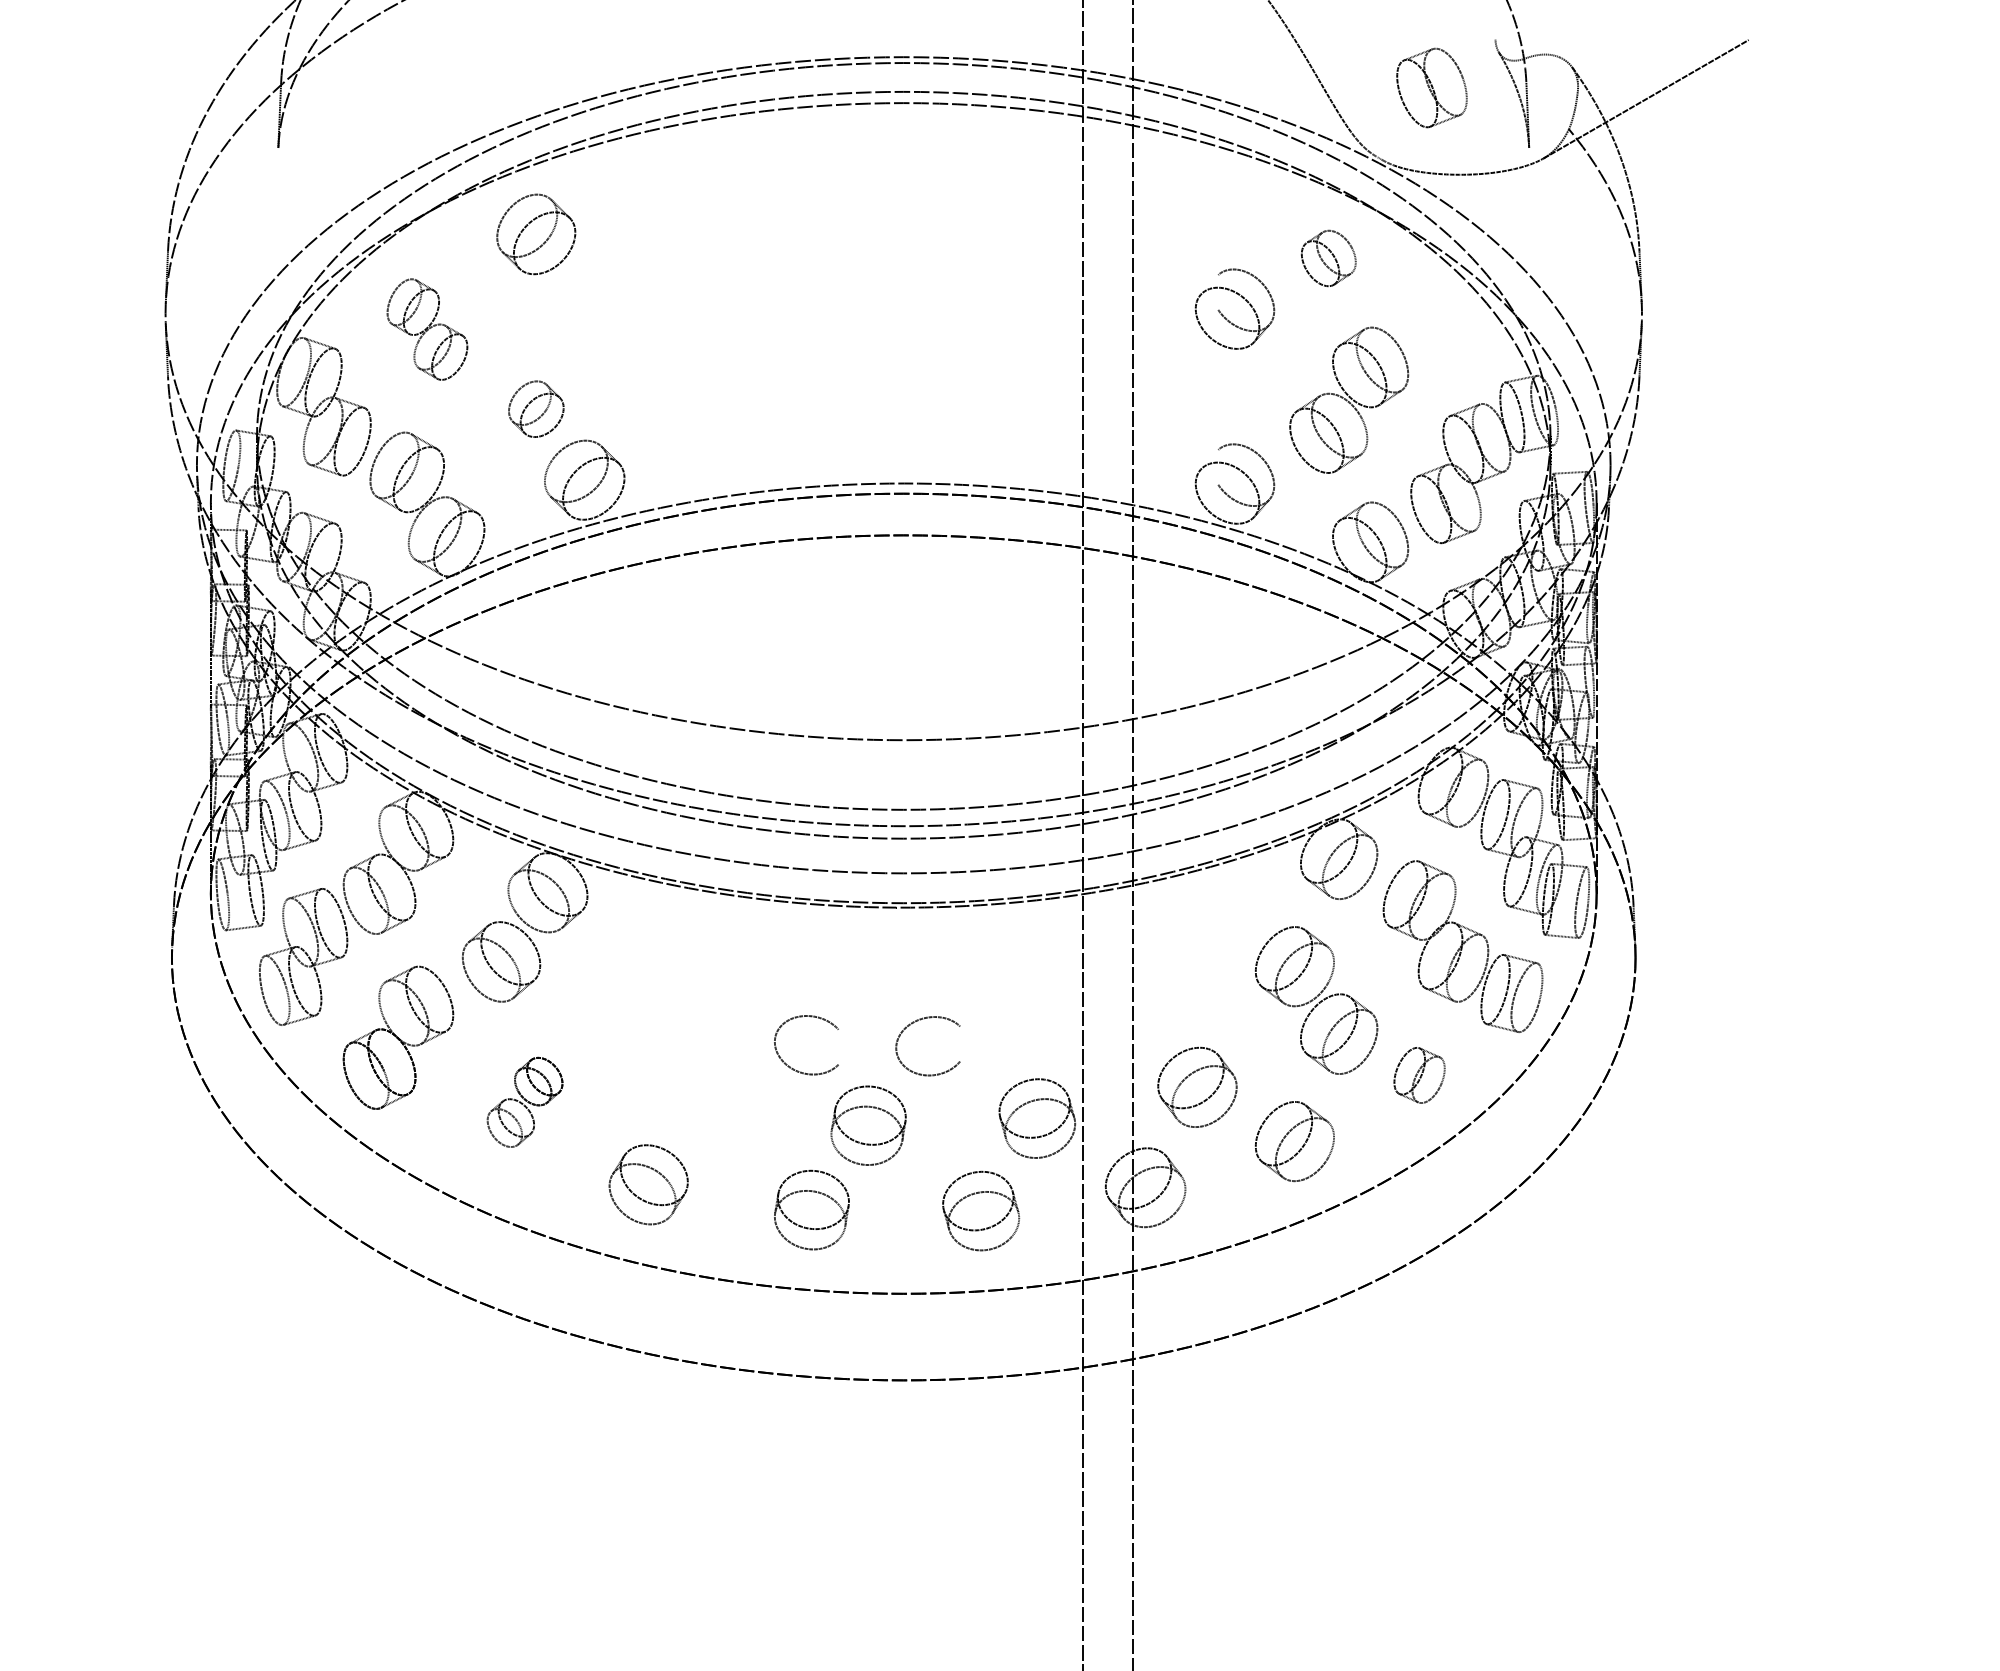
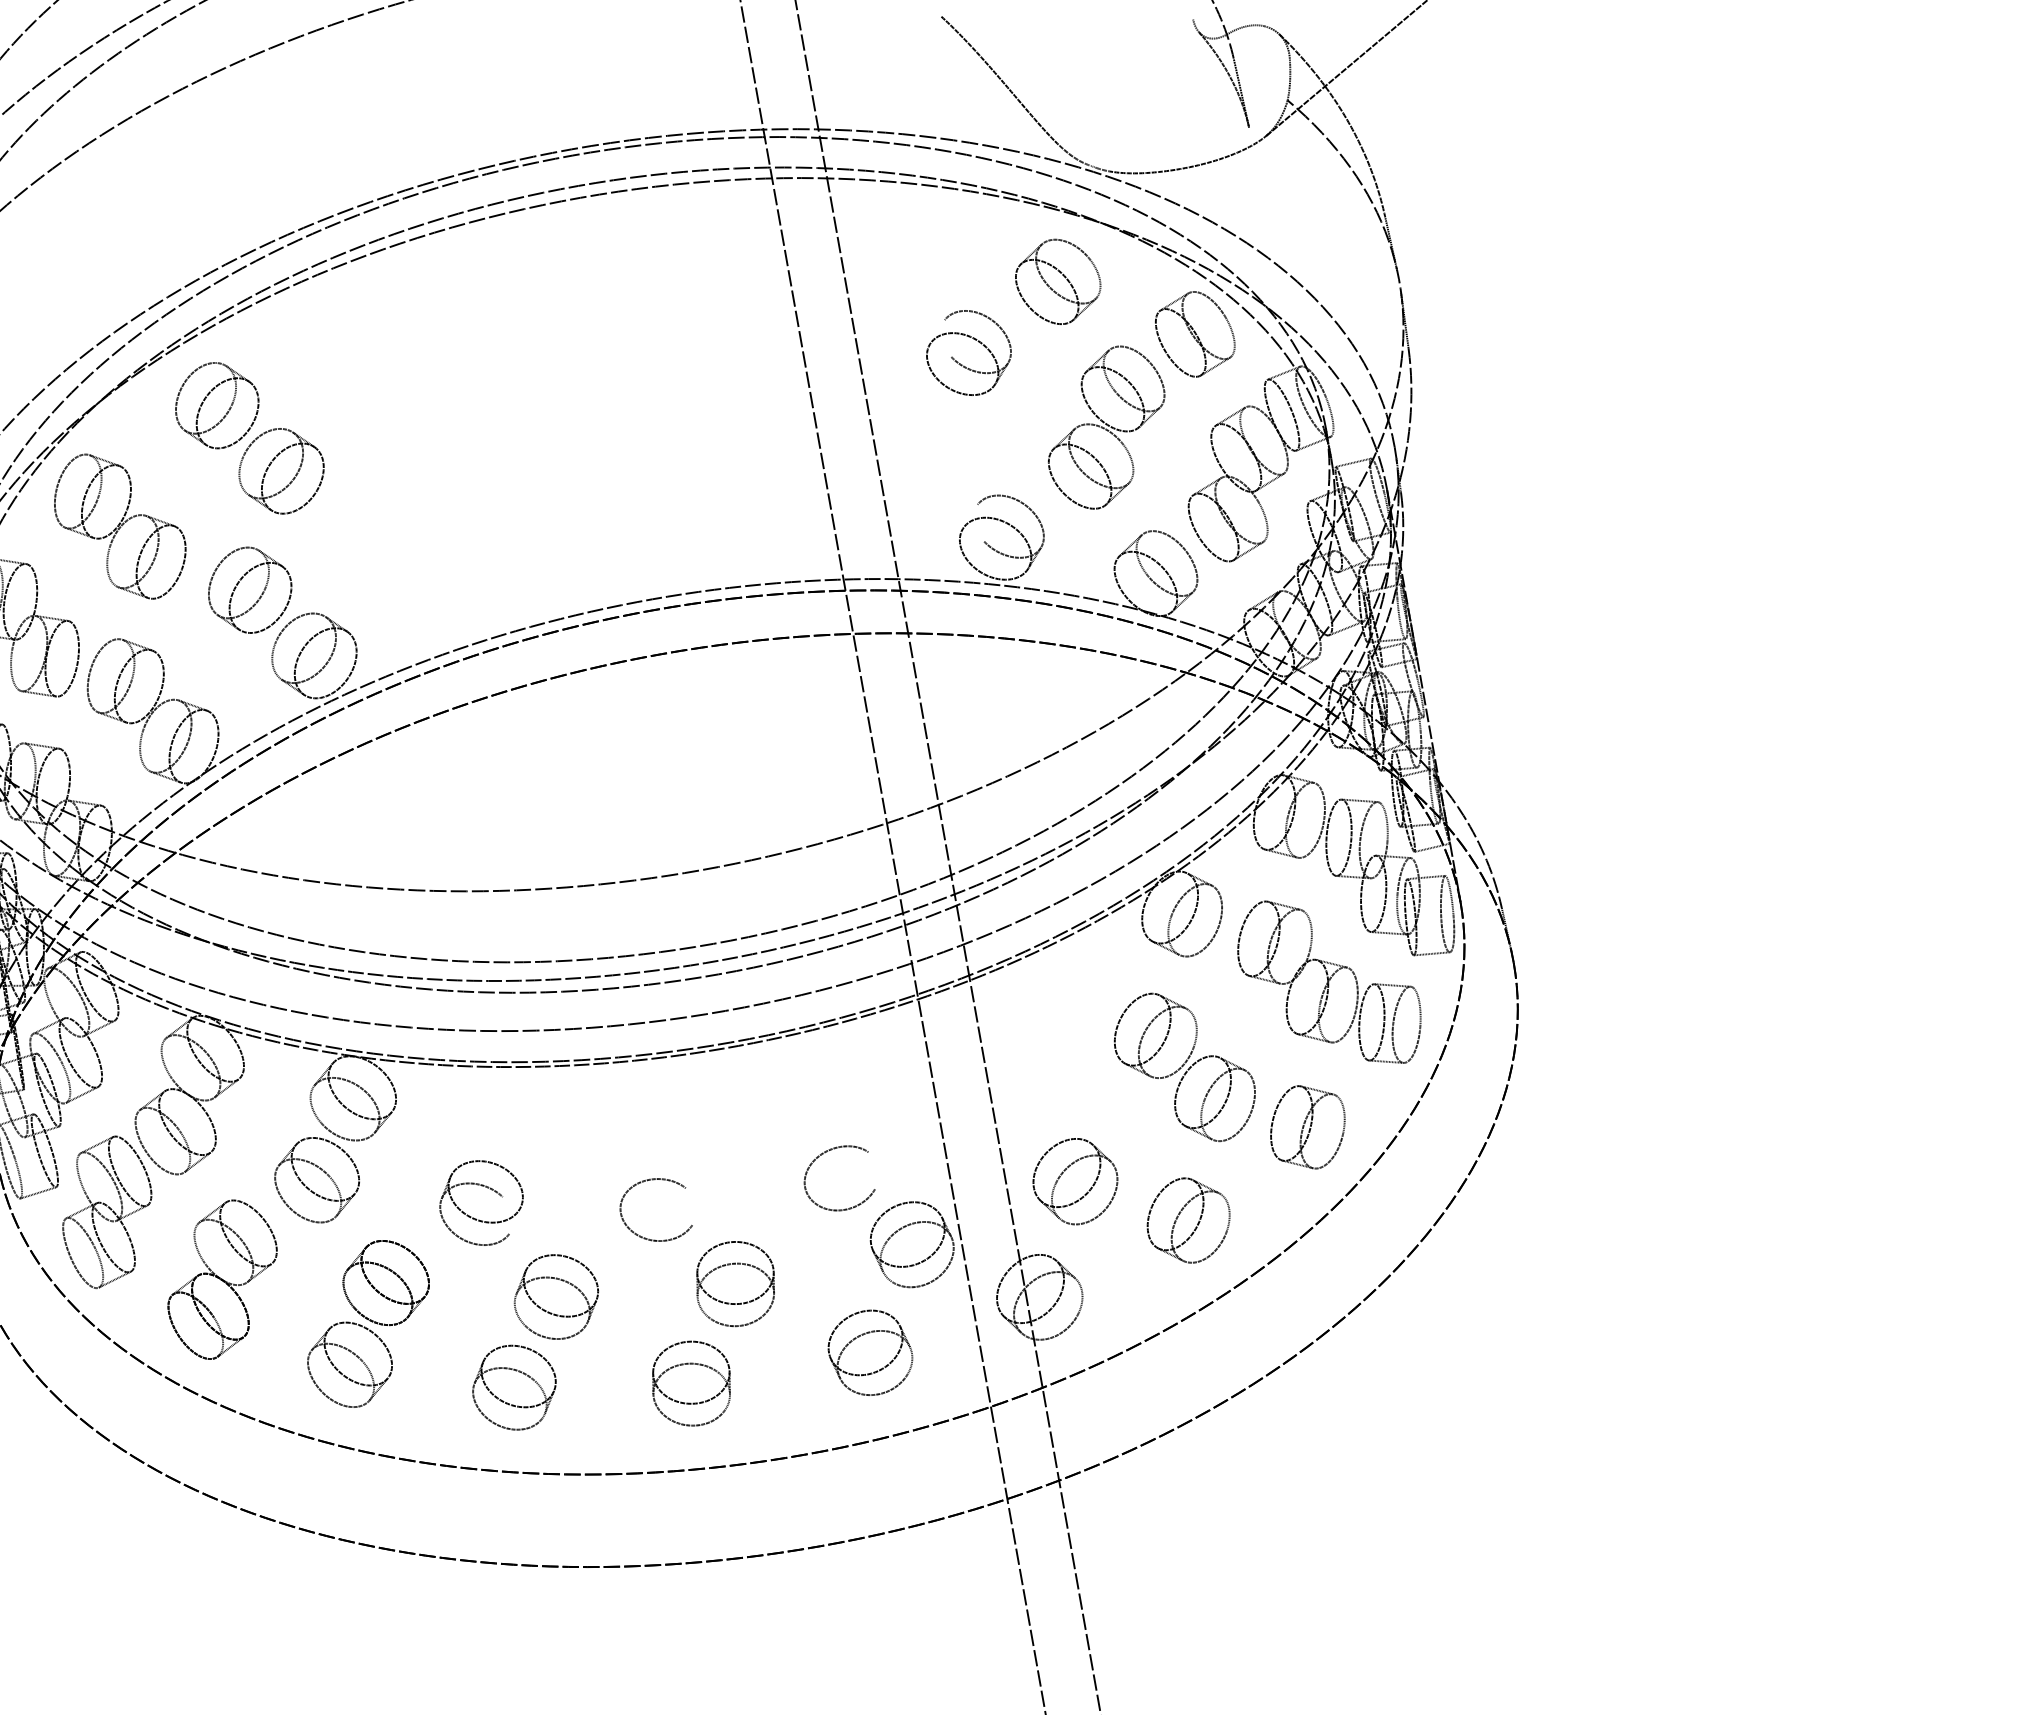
part: (1431, 87) -> (1194, 333), moved
part: (1328, 258) -> (1058, 281), size x1.43
part: (584, 304) -> (281, 470), added
part: (427, 329) -> (120, 526), size x1.43
part: (536, 408) -> (250, 589), size x1.43
part: (654, 996) -> (485, 1187), added
curve: (918, 1021) -> (823, 1154), moved
part: (1419, 1075) -> (1307, 1127), size x1.43
part: (524, 1102) -> (367, 1324), size x1.67
part: (694, 1121) -> (551, 1312), added

